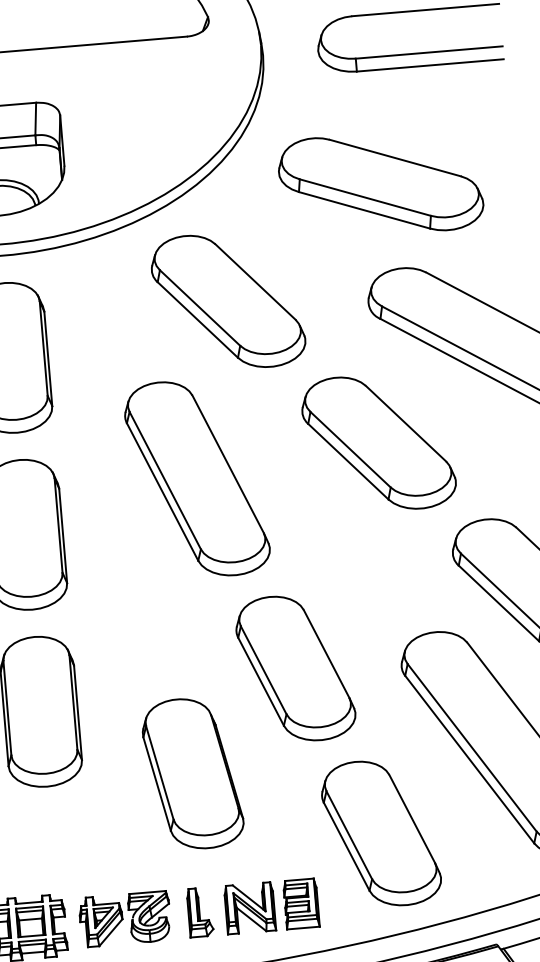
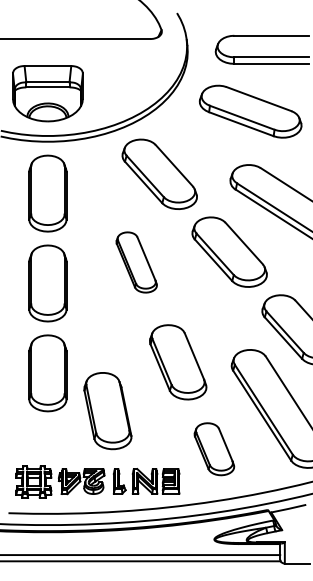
part: (380, 183) -> (250, 111), moved
part: (197, 478) -> (136, 262), size x0.6
part: (192, 774) -> (107, 411), moved
part: (381, 834) -> (214, 449), size x0.7

